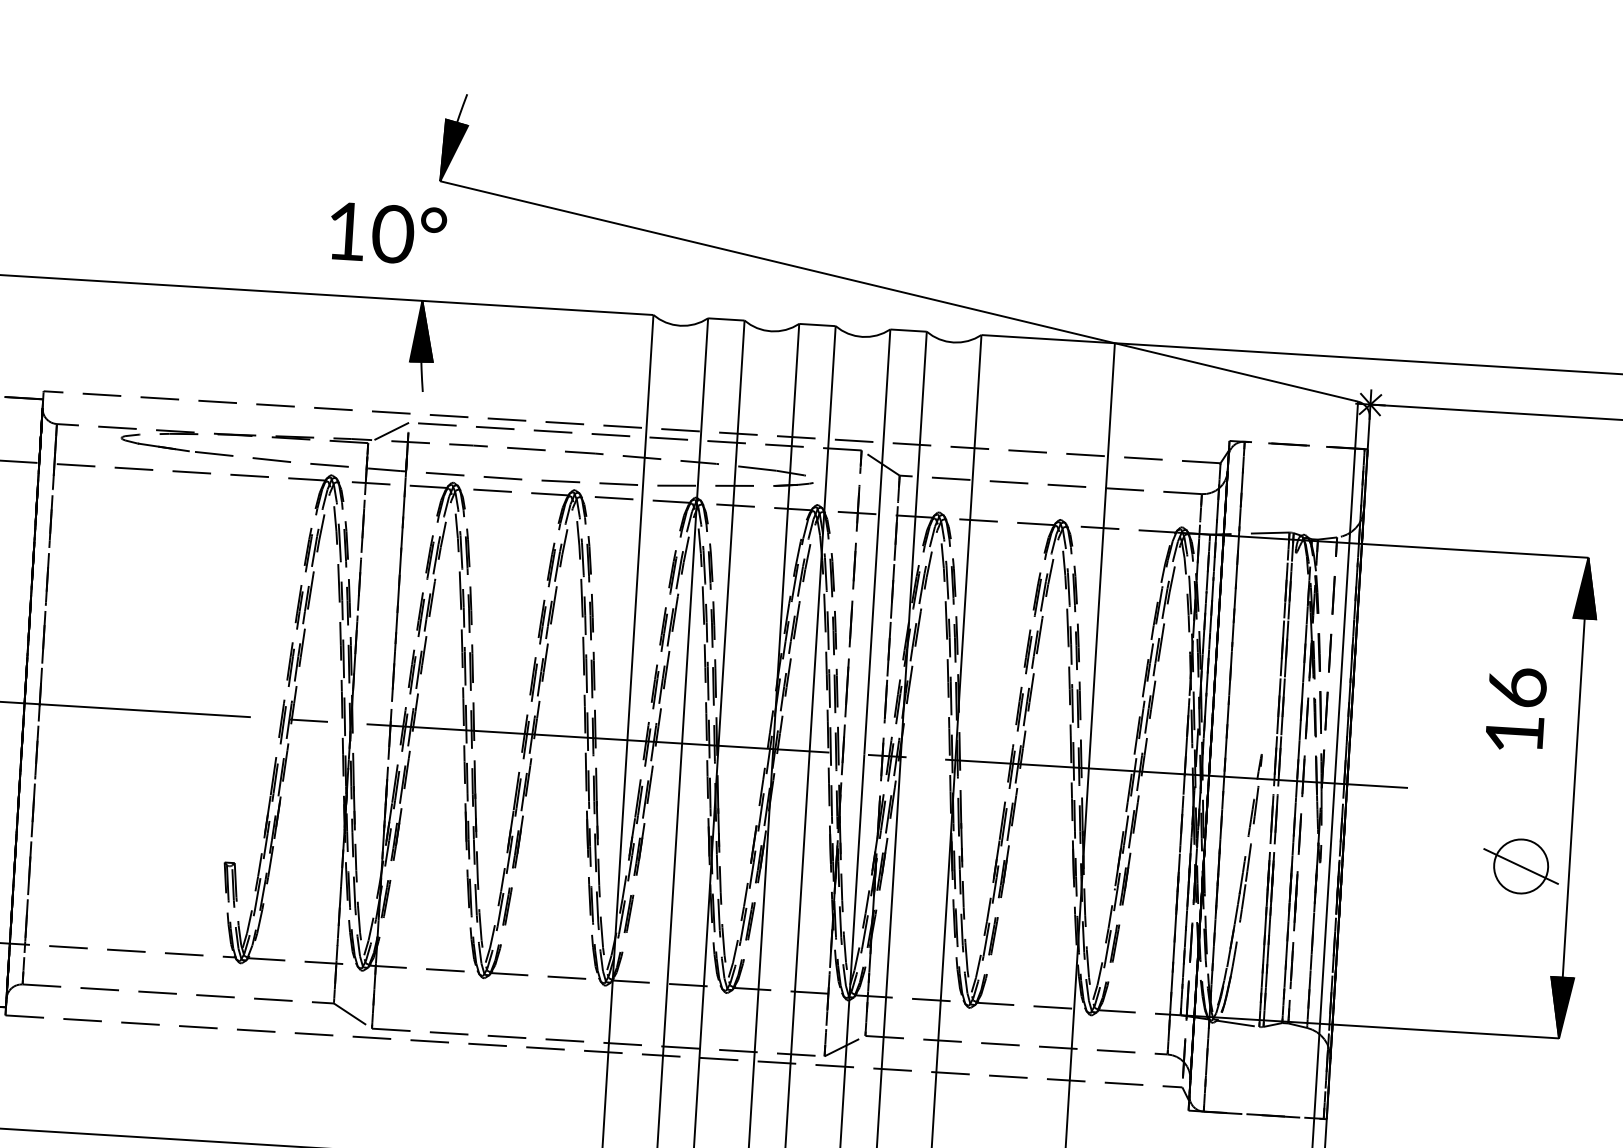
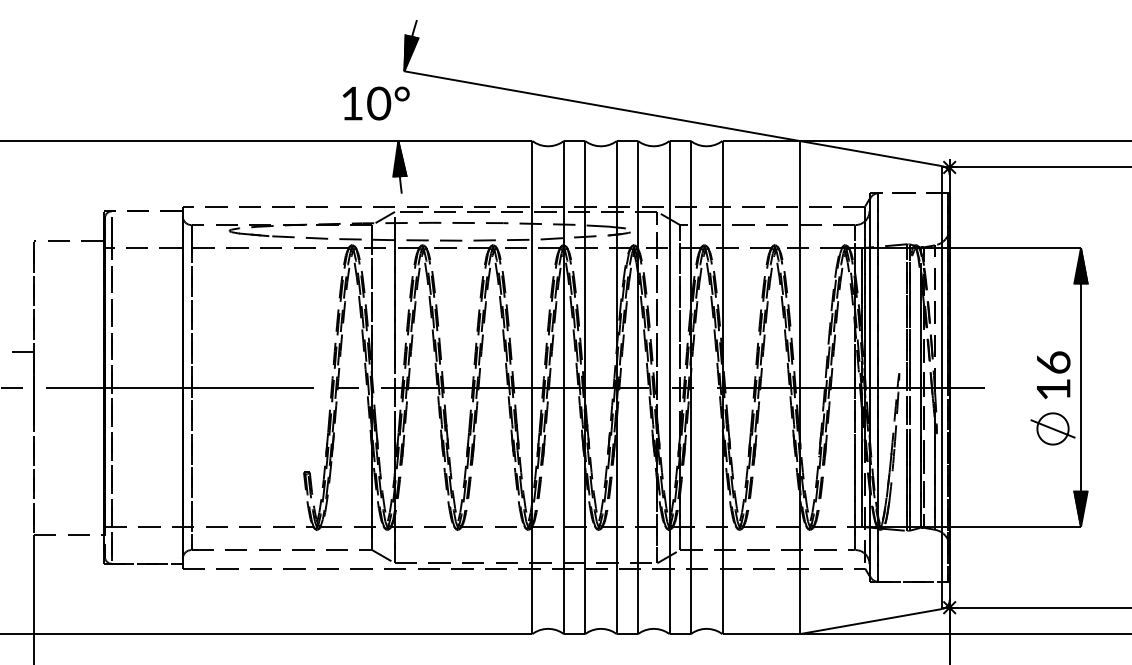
text: (1516, 707) -> (1053, 374), moved

